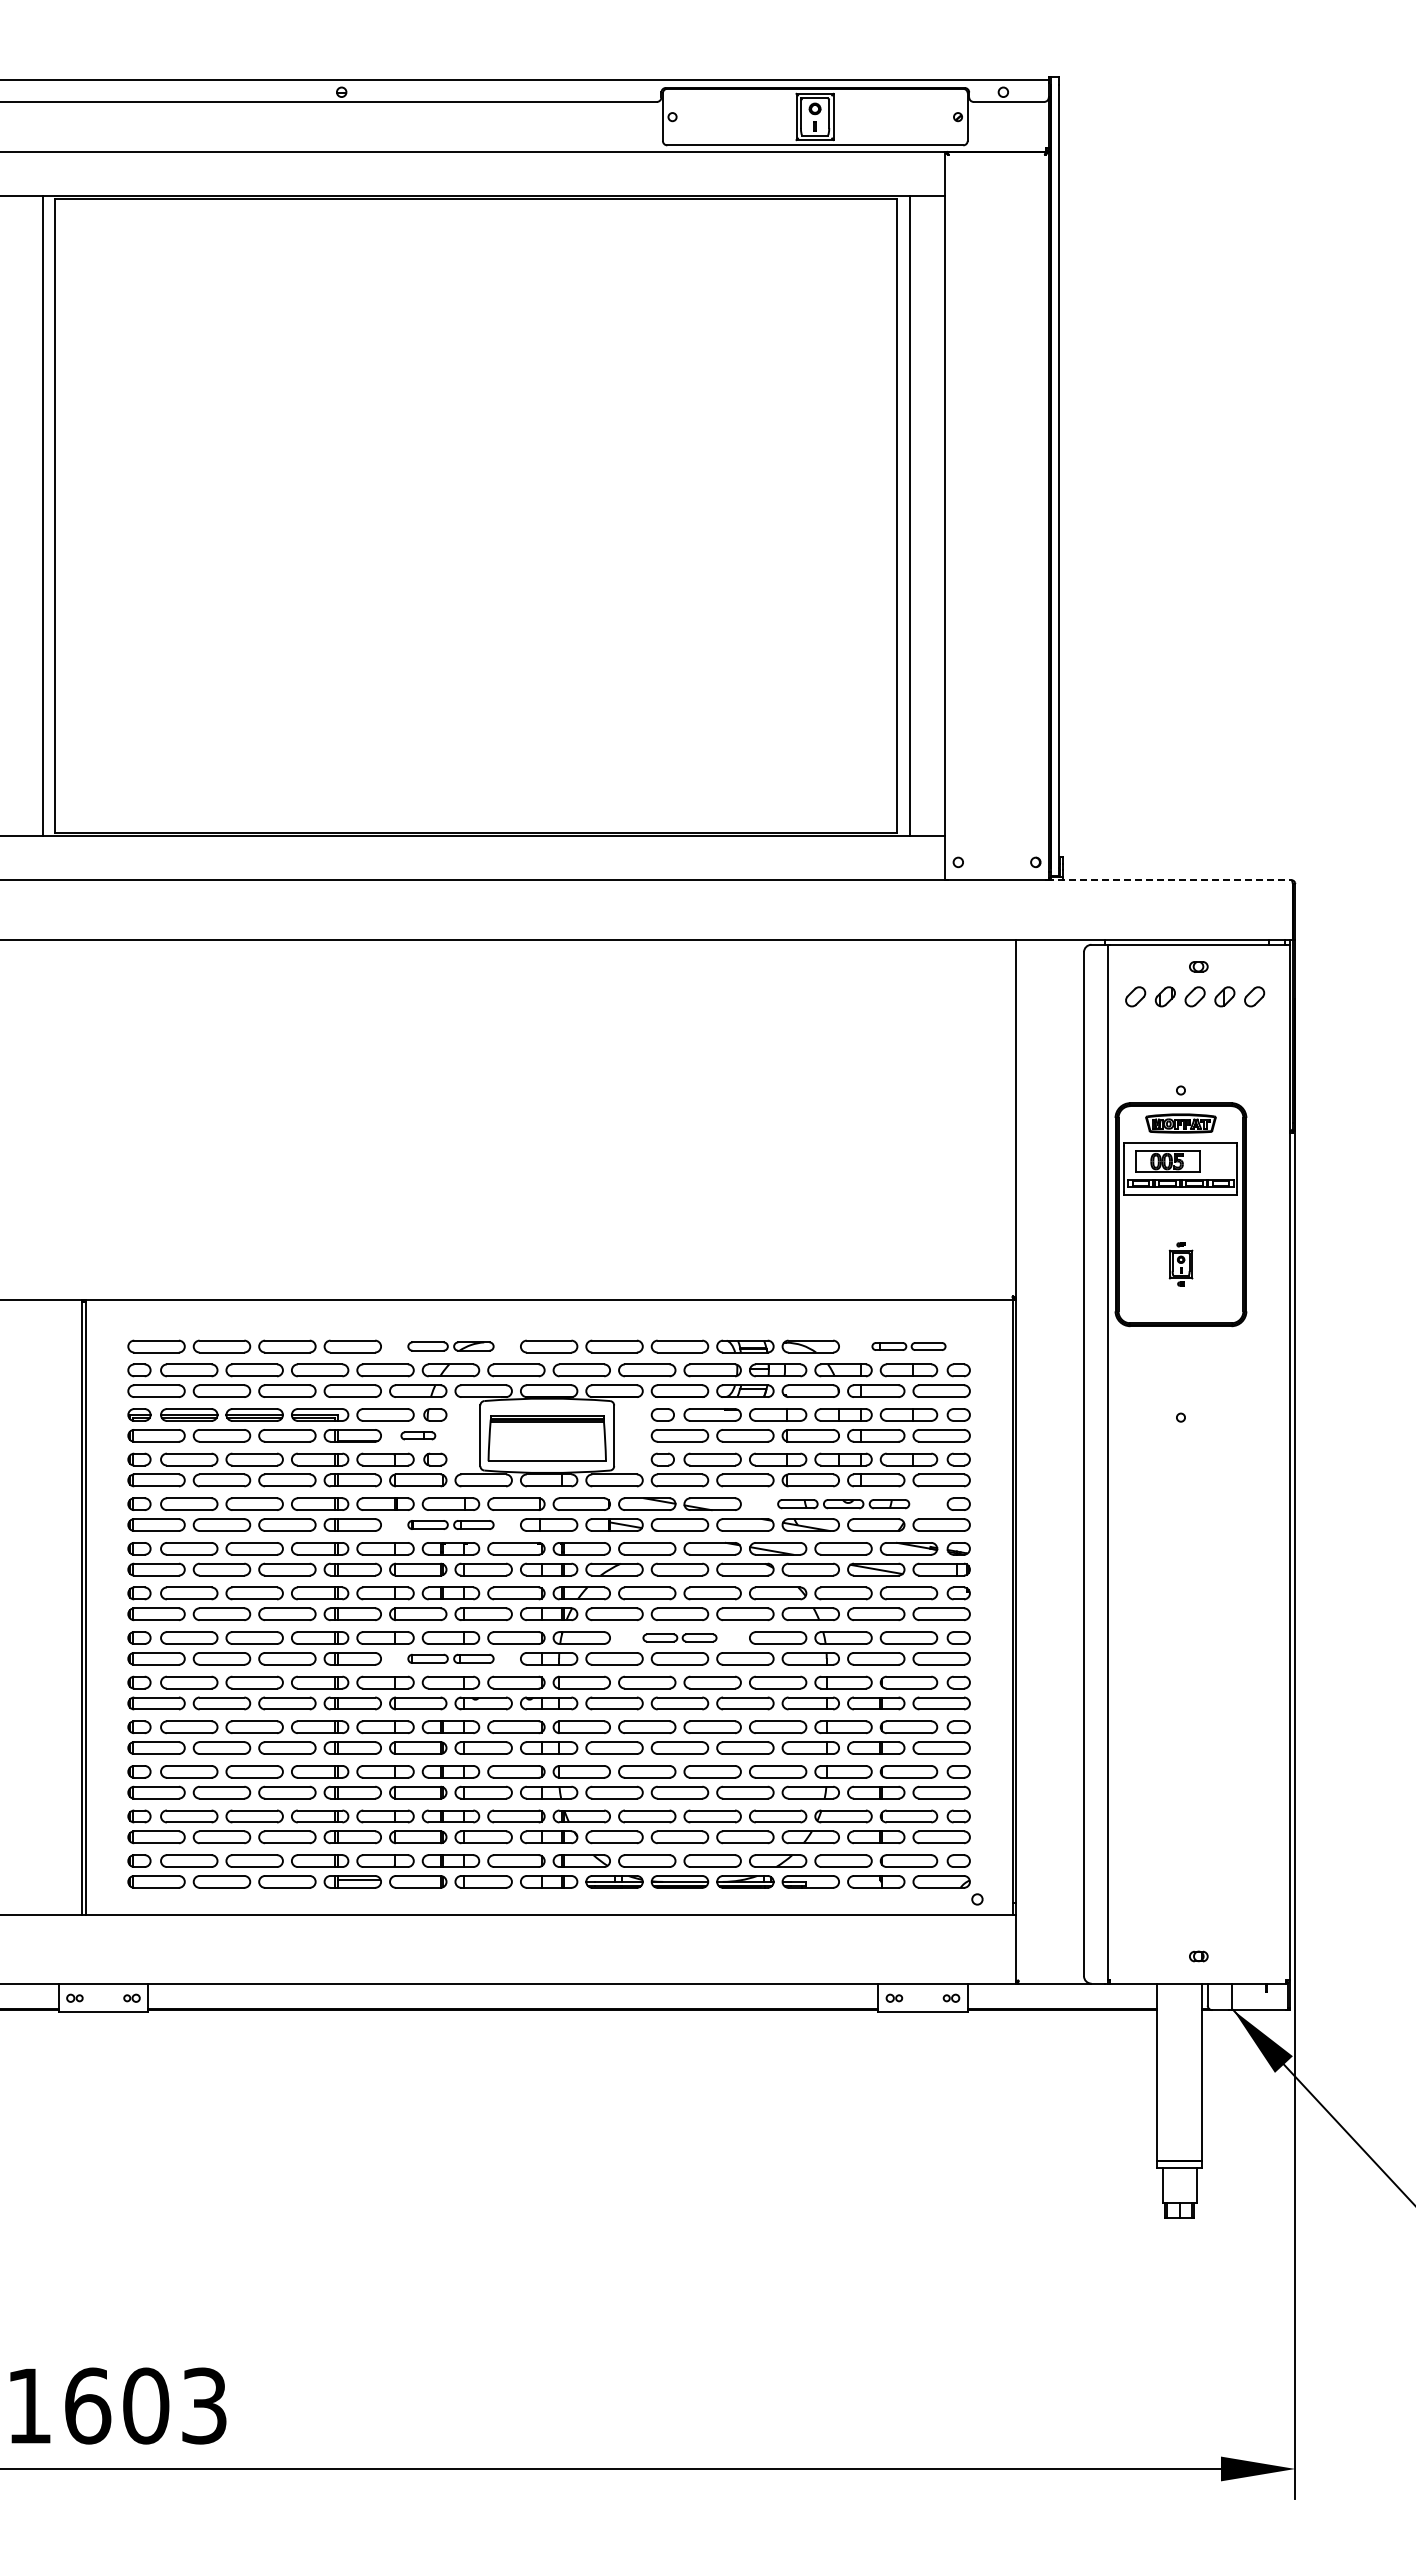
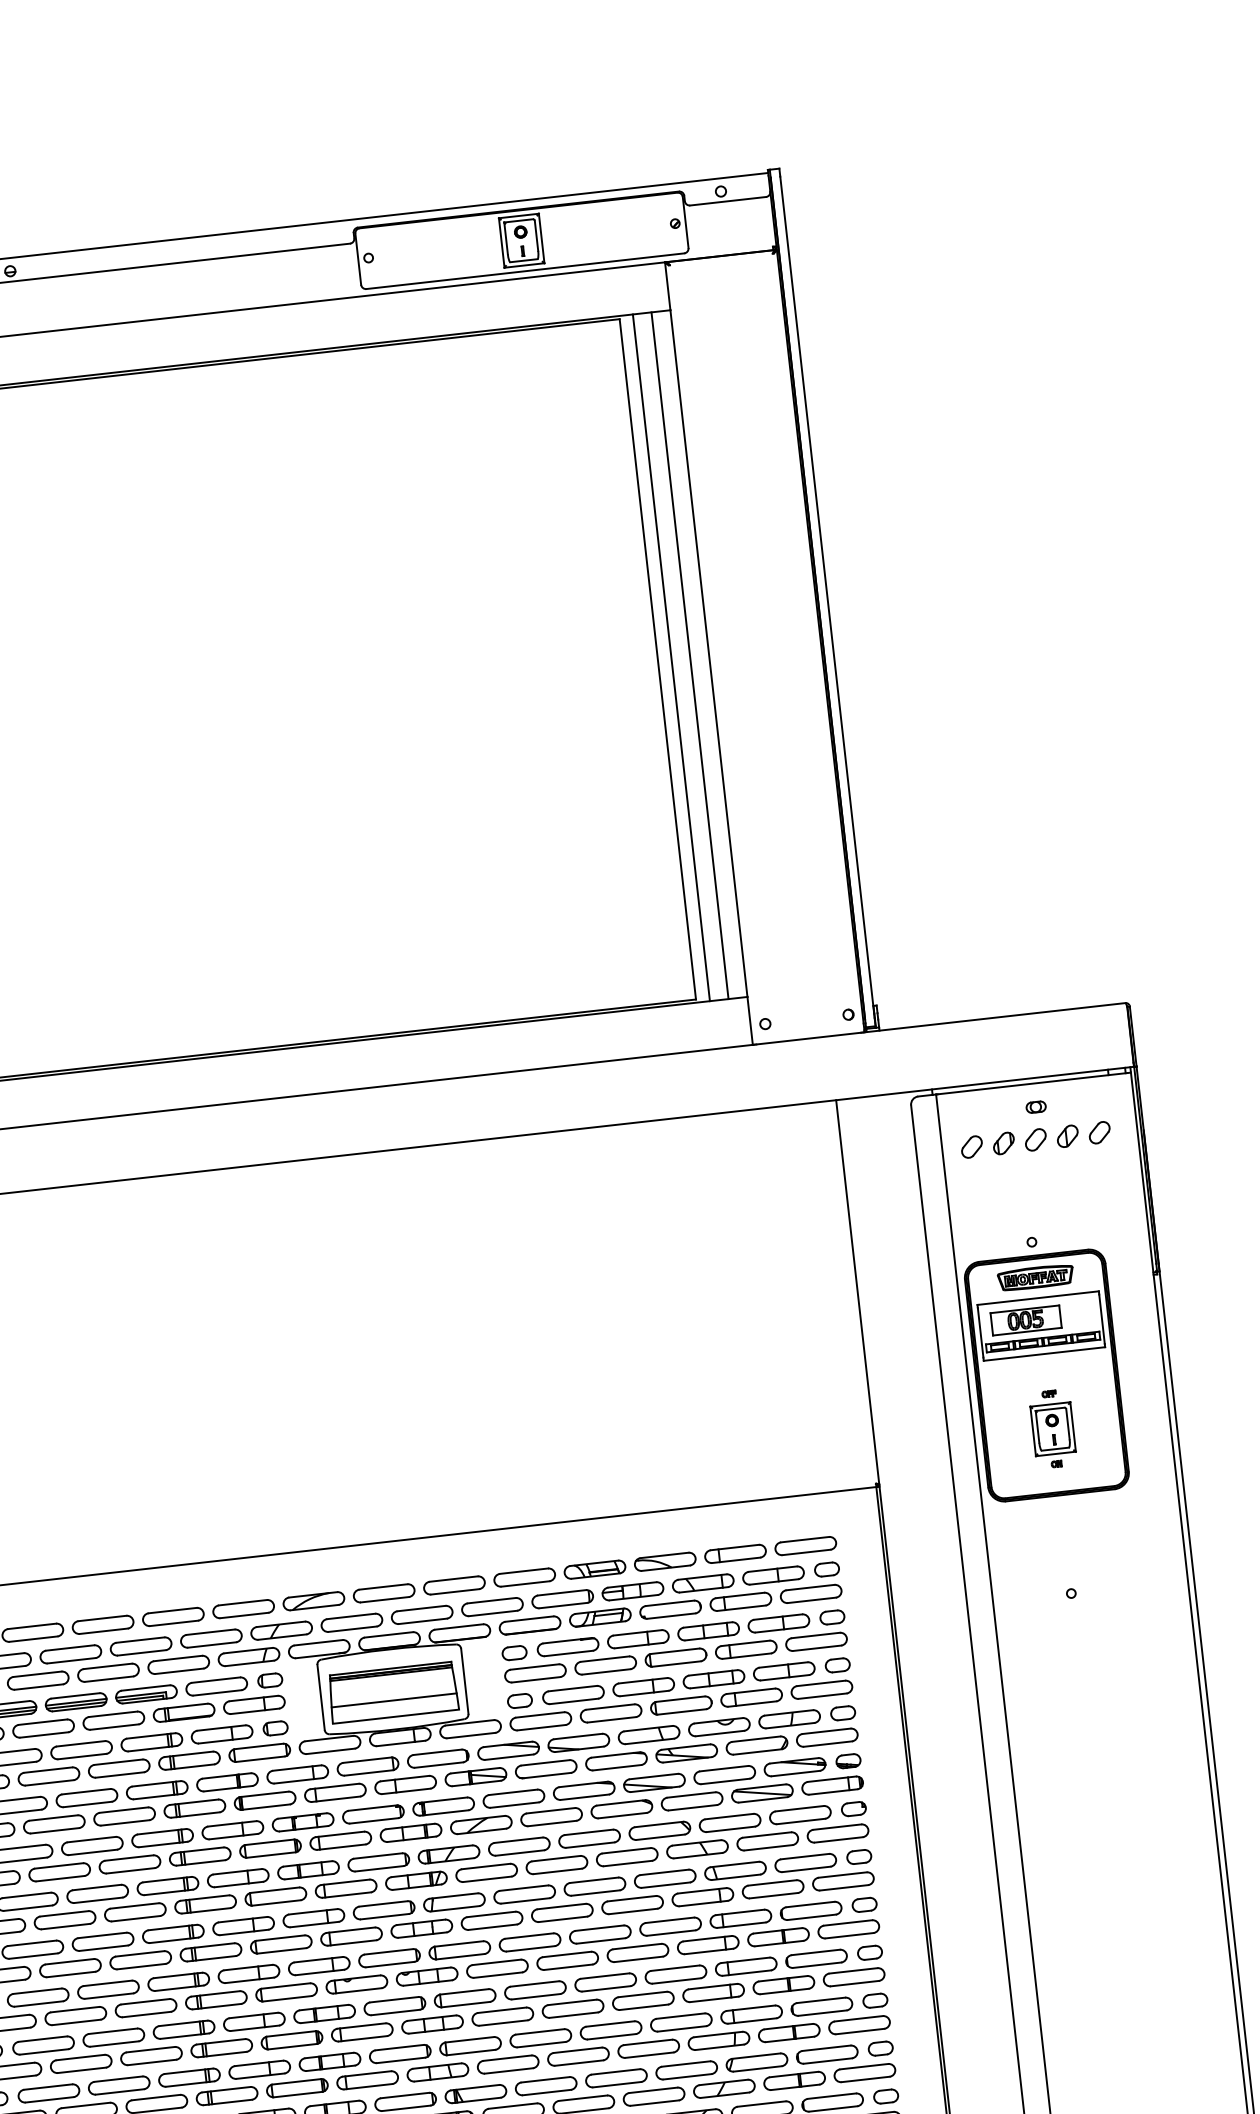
line: (927, 515) -> (690, 655), added
line: (1169, 880) -> (994, 1018), dashed -> solid
part: (1180, 1264) -> (1052, 1429), size x1.67
part: (450, 1346) -> (278, 1605), size x1.43
part: (908, 1346) -> (770, 1549), size x1.67
part: (418, 1435) -> (254, 1704), size x1.67
line: (547, 1446) -> (394, 1700), added
part: (843, 1503) -> (719, 1726), size x1.43
part: (450, 1524) -> (299, 1796), size x1.43
part: (679, 1637) -> (559, 1890), size x1.67
part: (450, 1658) -> (315, 1940), size x1.43

